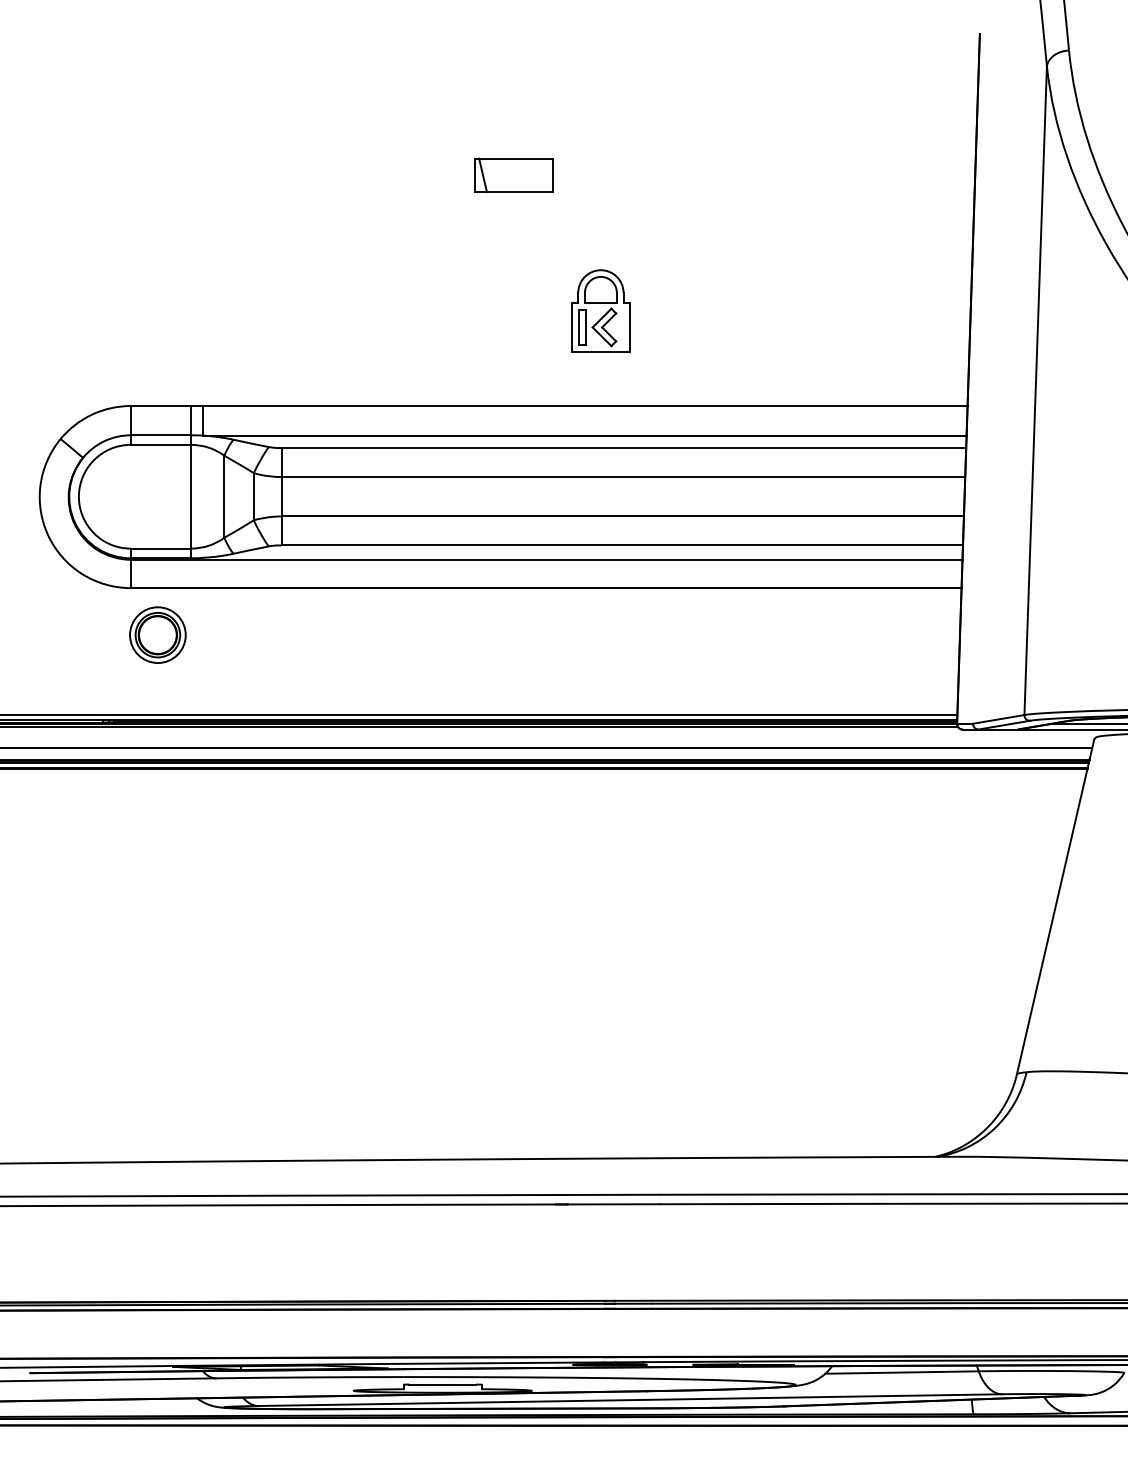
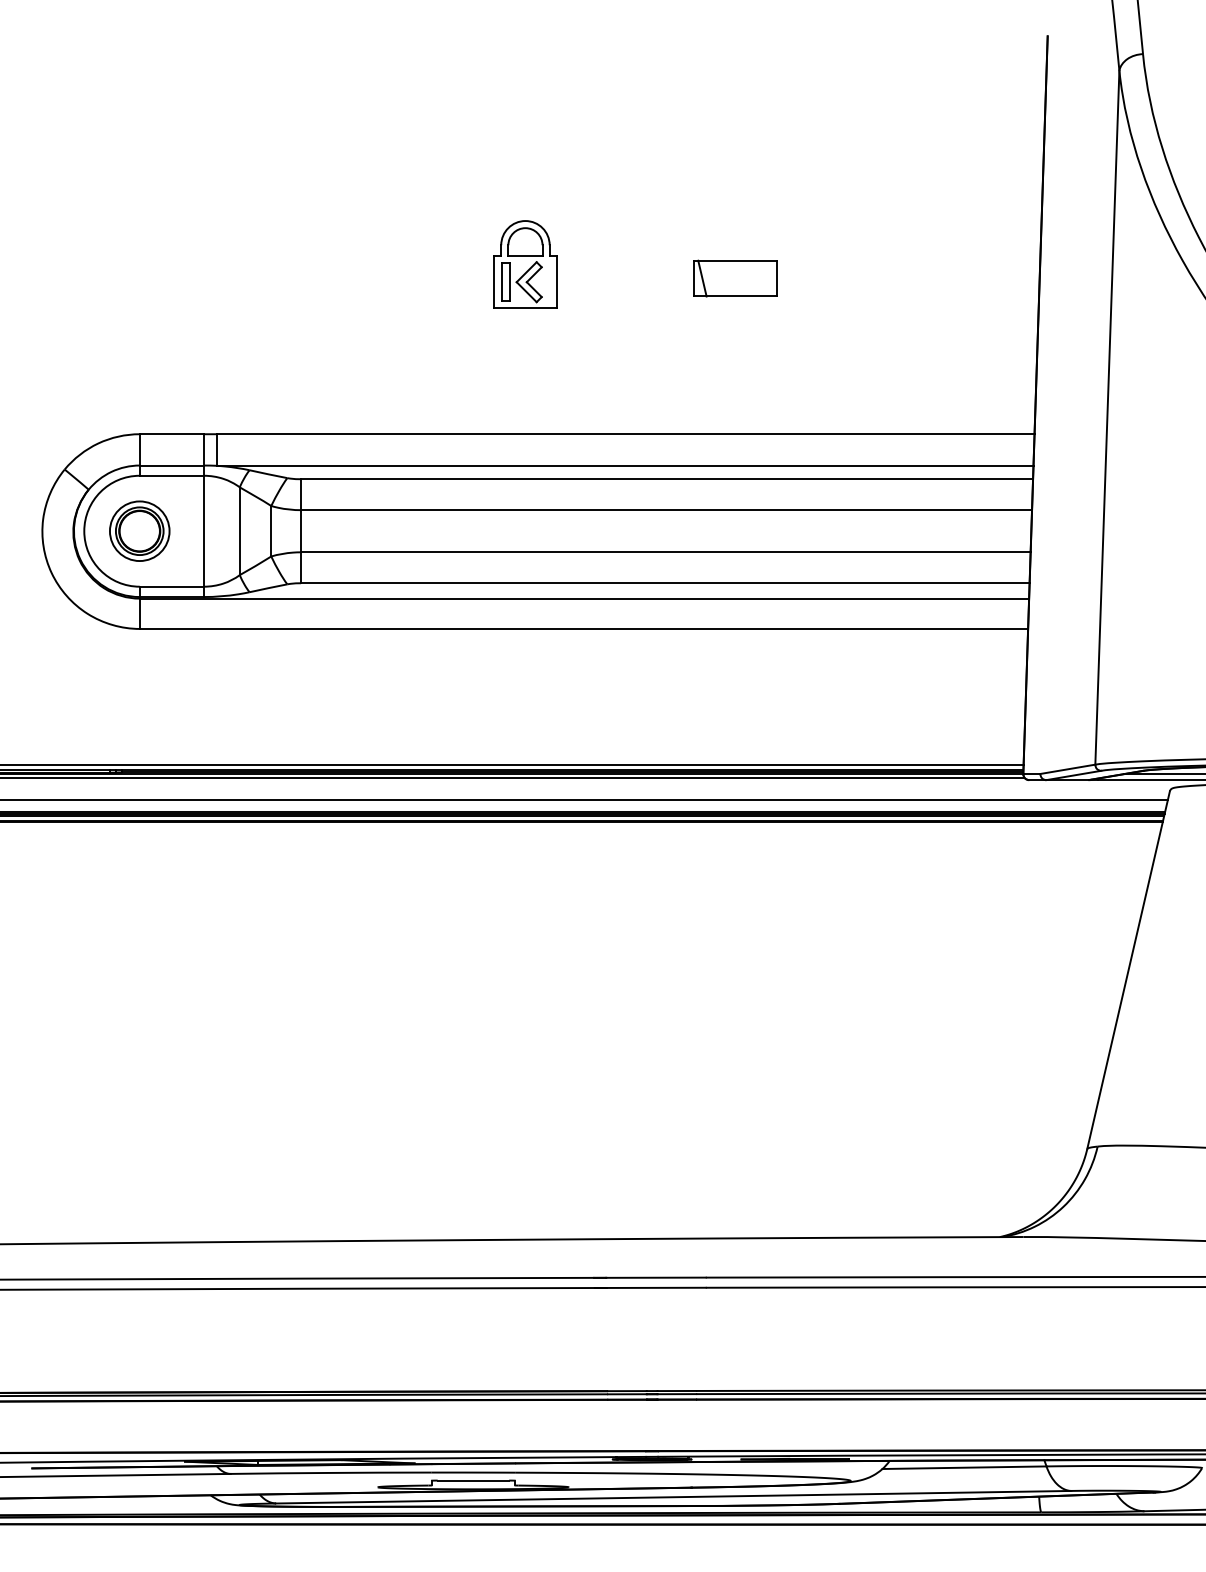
part: (513, 175) -> (735, 278), moved
part: (600, 310) -> (525, 264), moved
part: (157, 634) -> (139, 530), moved

